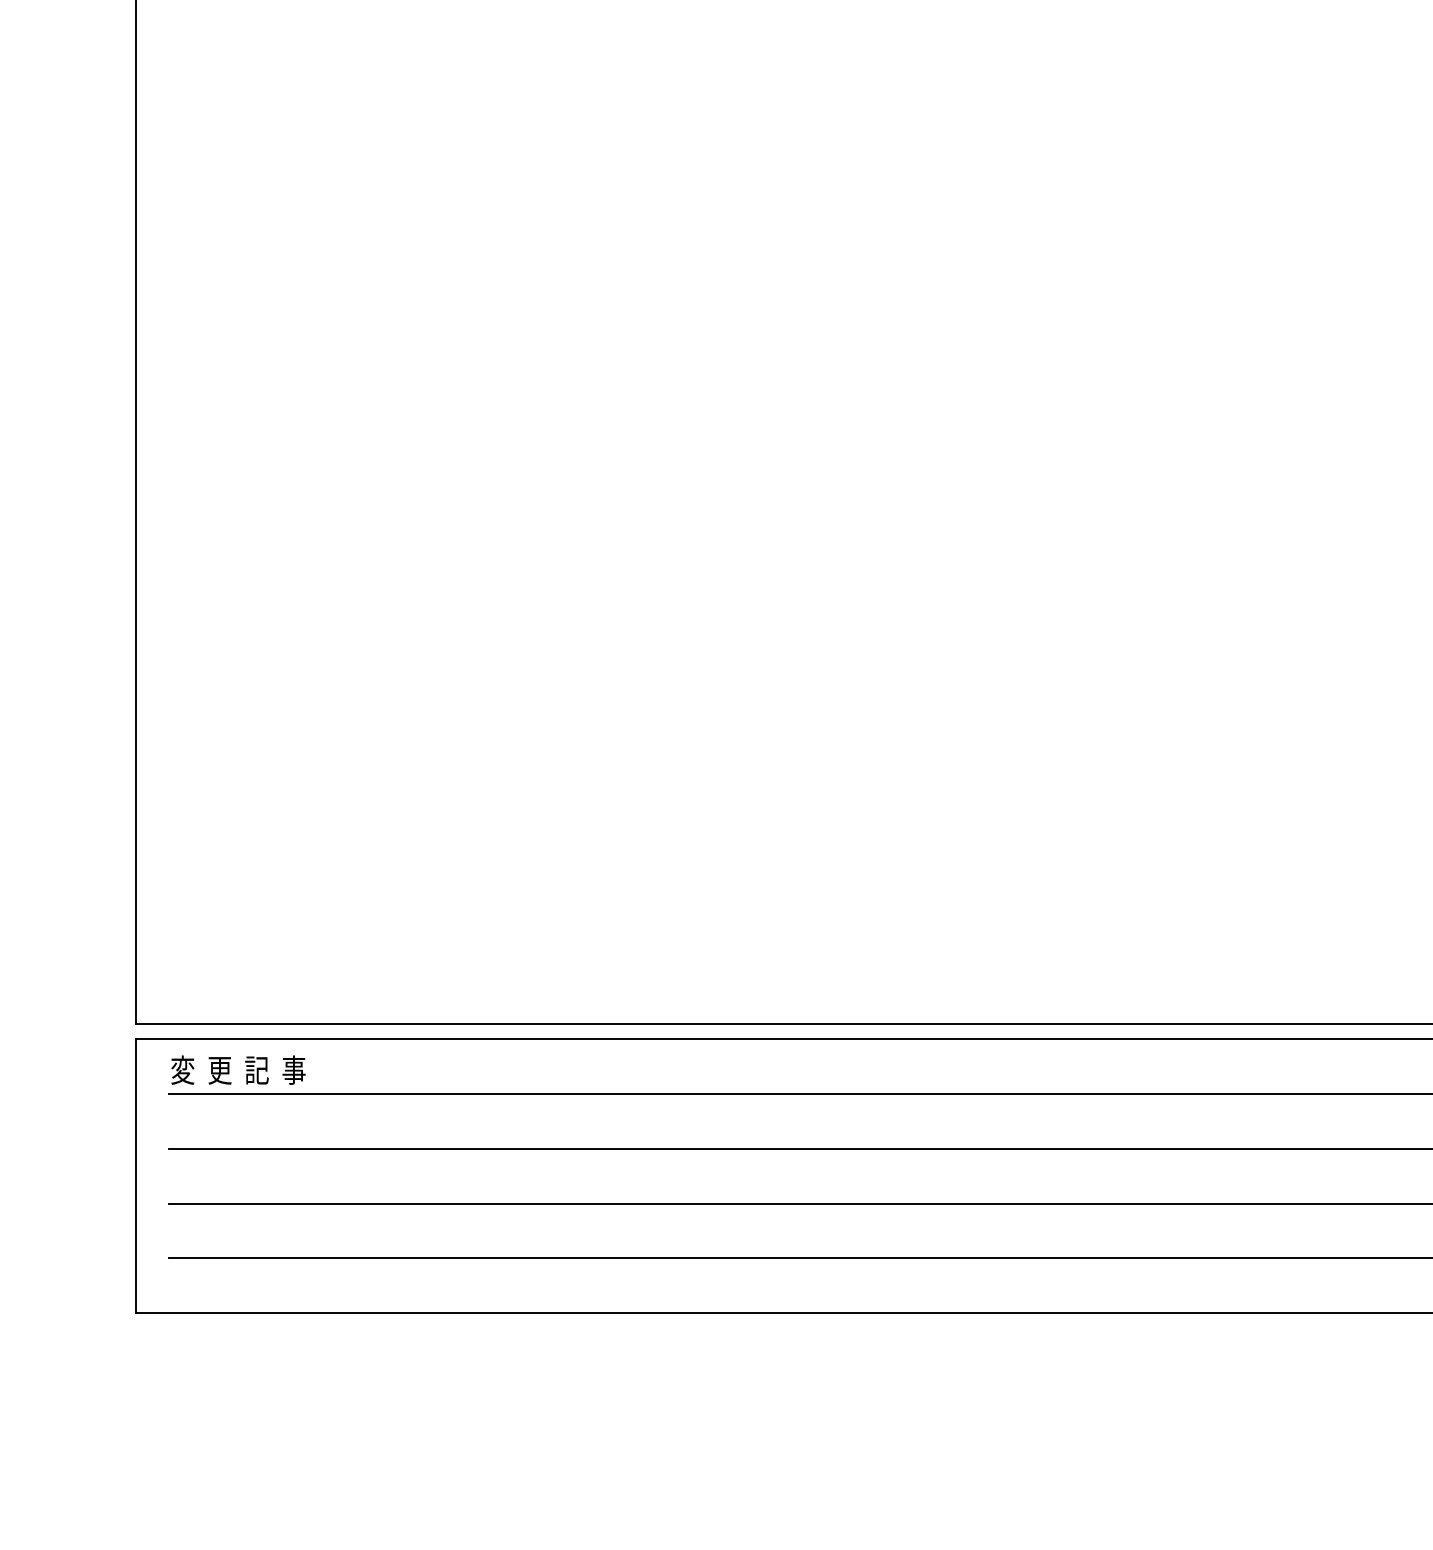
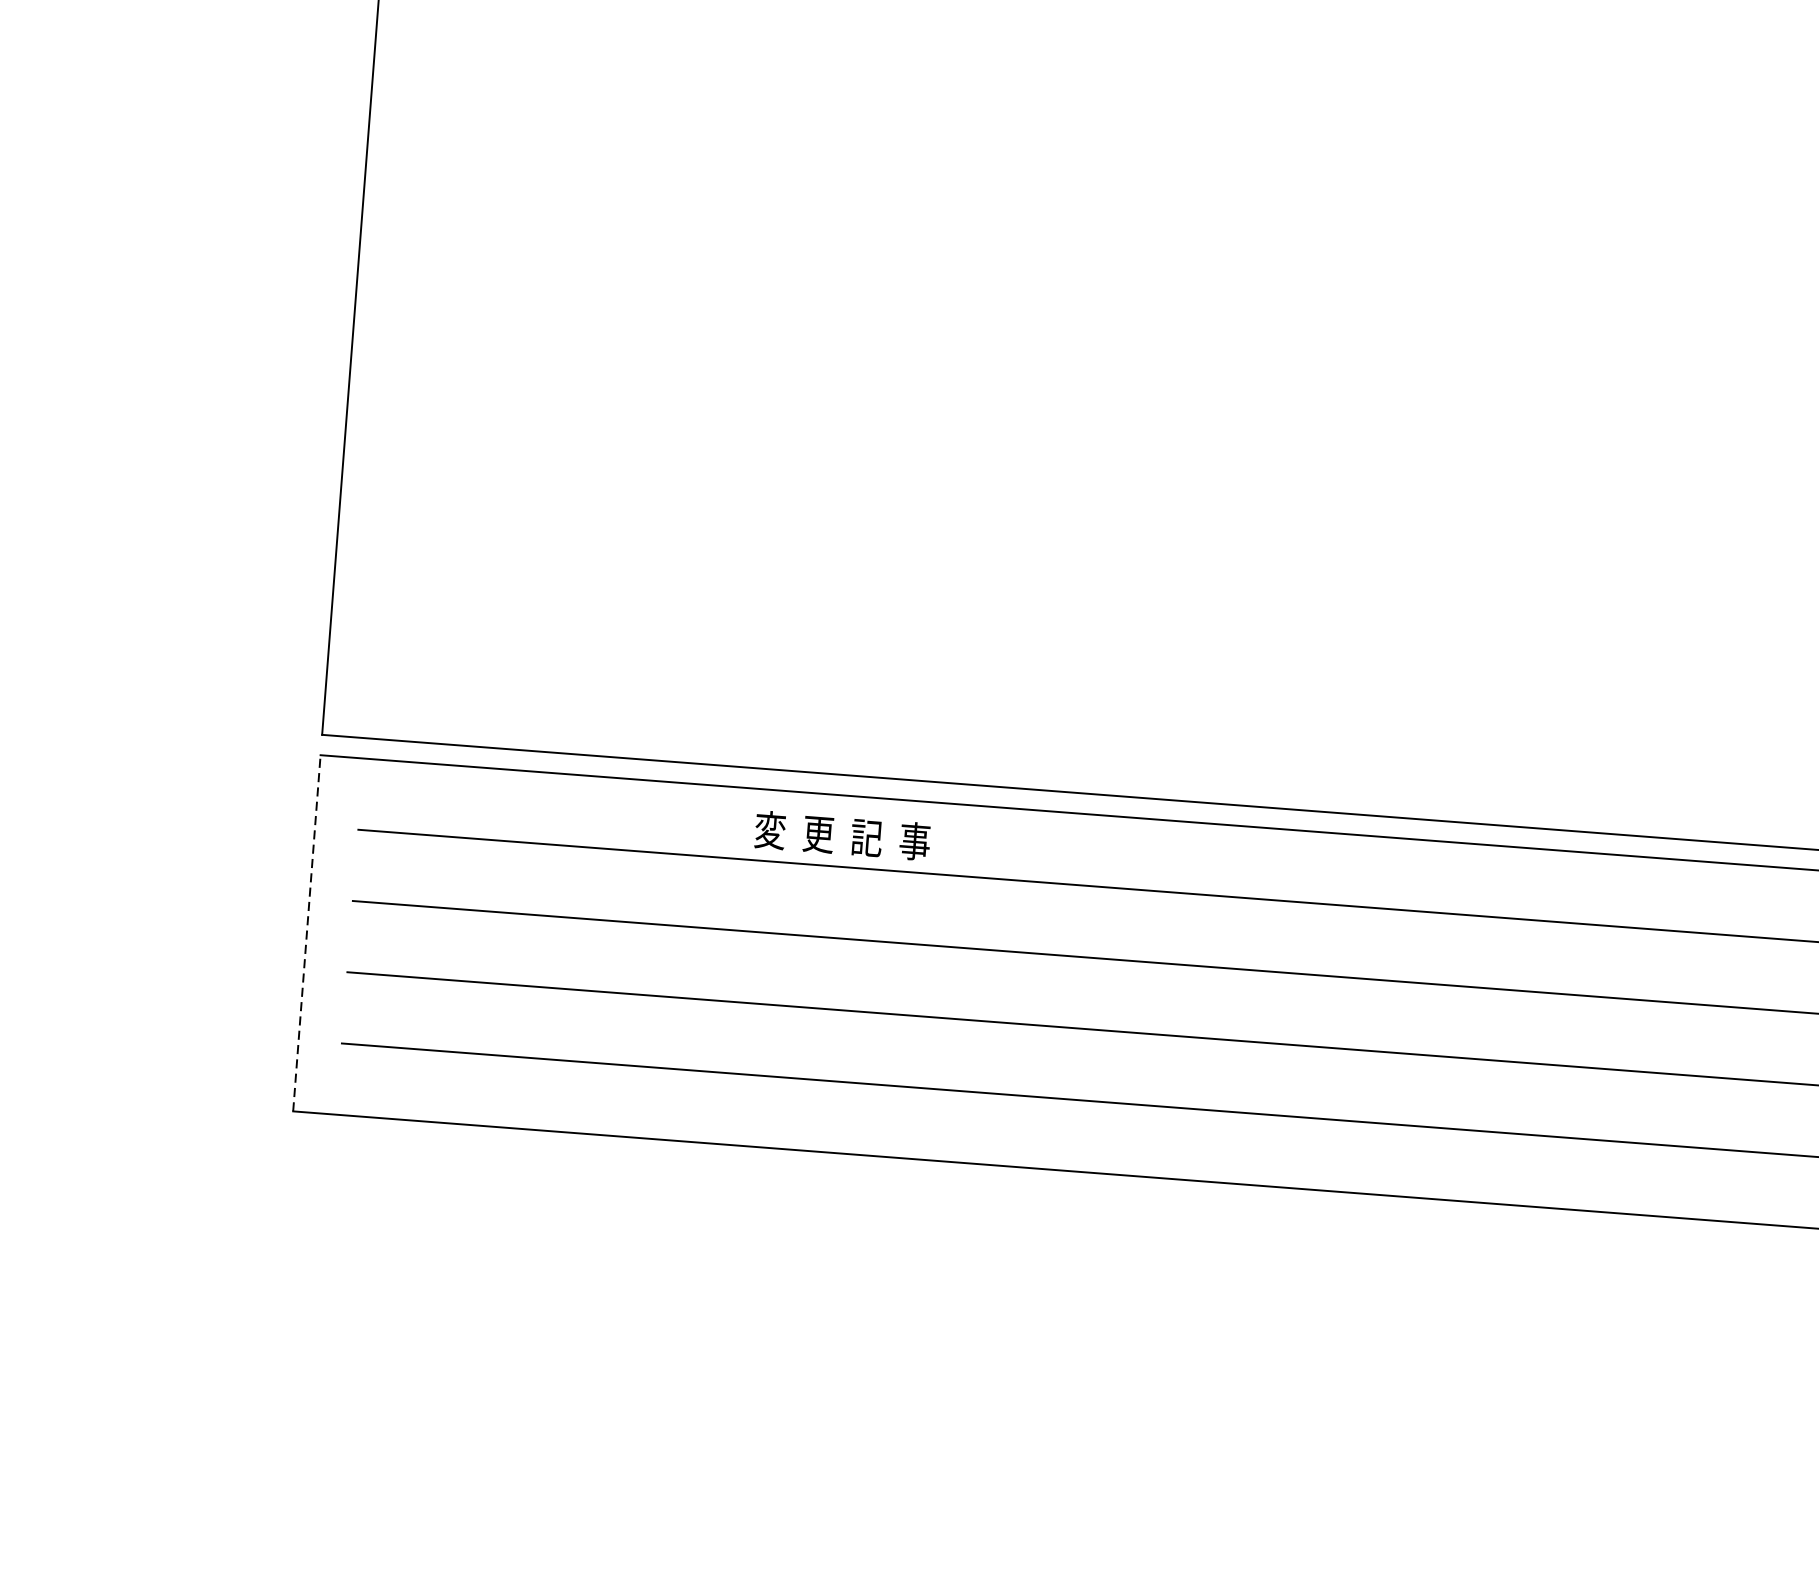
text: (238, 1069) -> (842, 834), moved
line: (135, 1176) -> (306, 933), solid -> dashed

